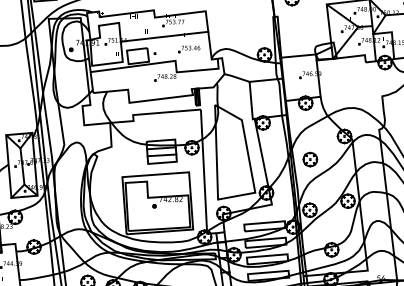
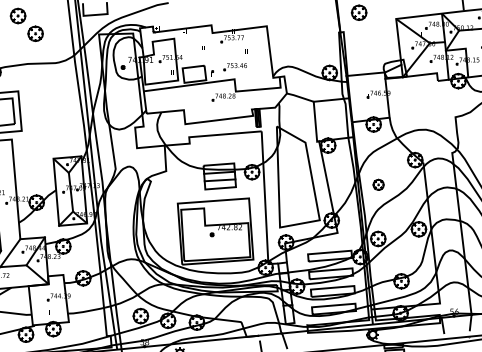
line: (164, 36) -> (222, 53), removed
part: (188, 49) -> (234, 67), moved
part: (310, 159) -> (378, 184), size x0.7

